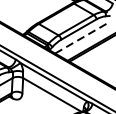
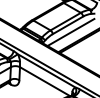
line: (82, 37) -> (71, 32), dashed -> solid

